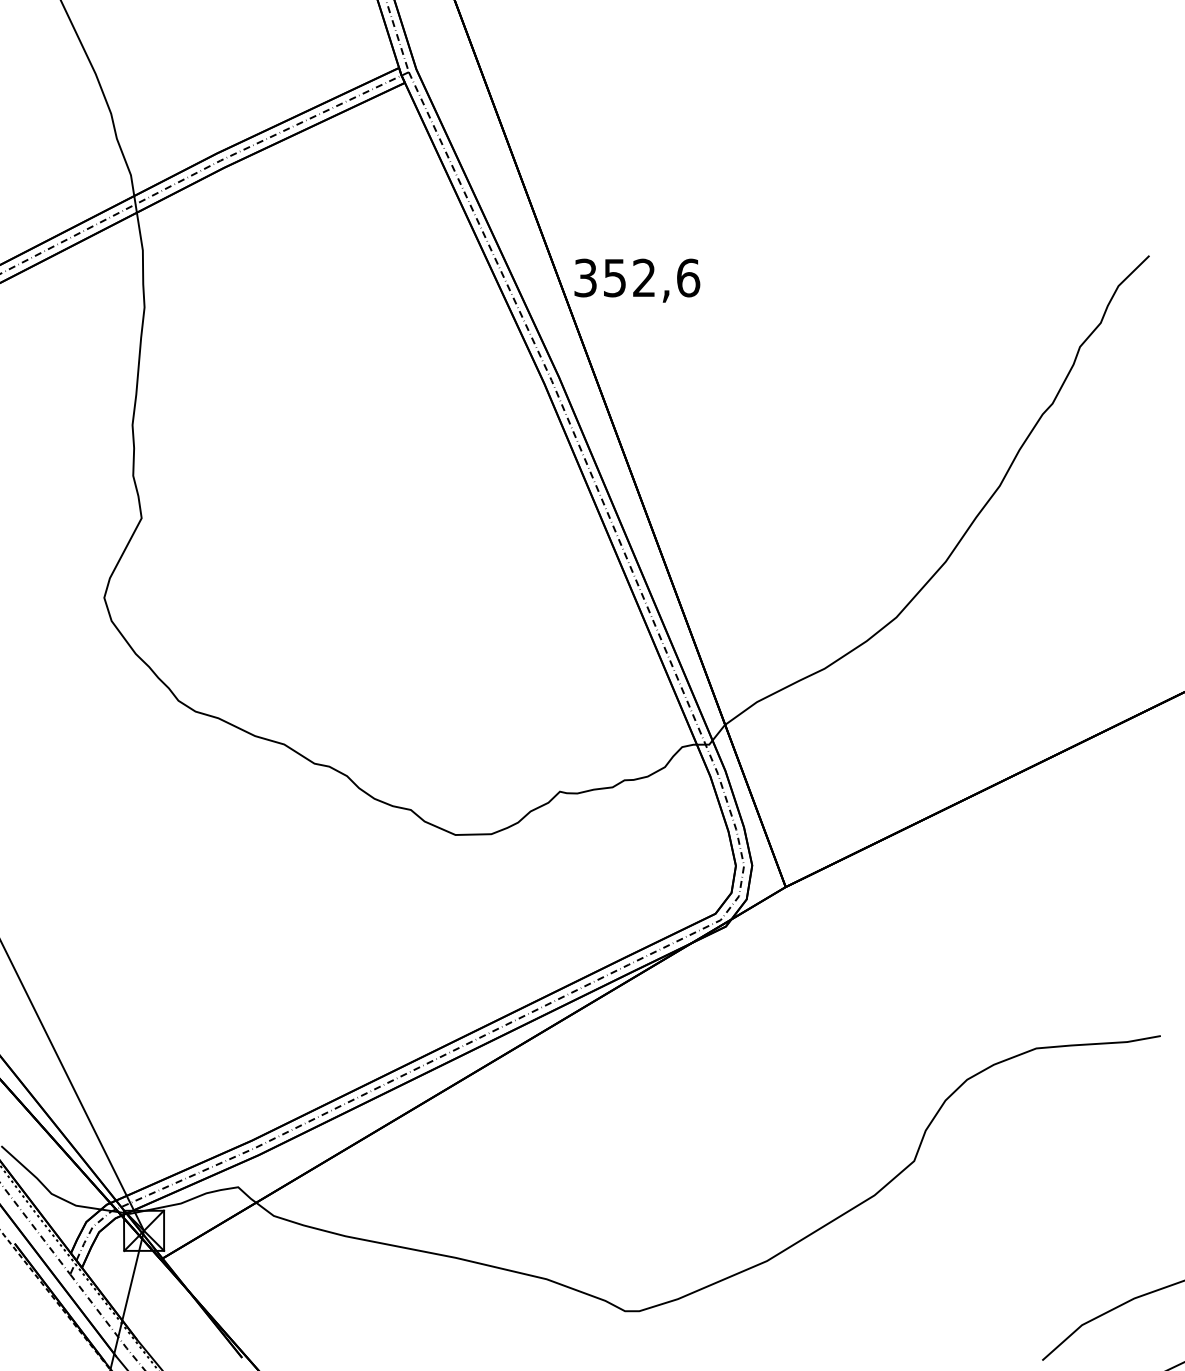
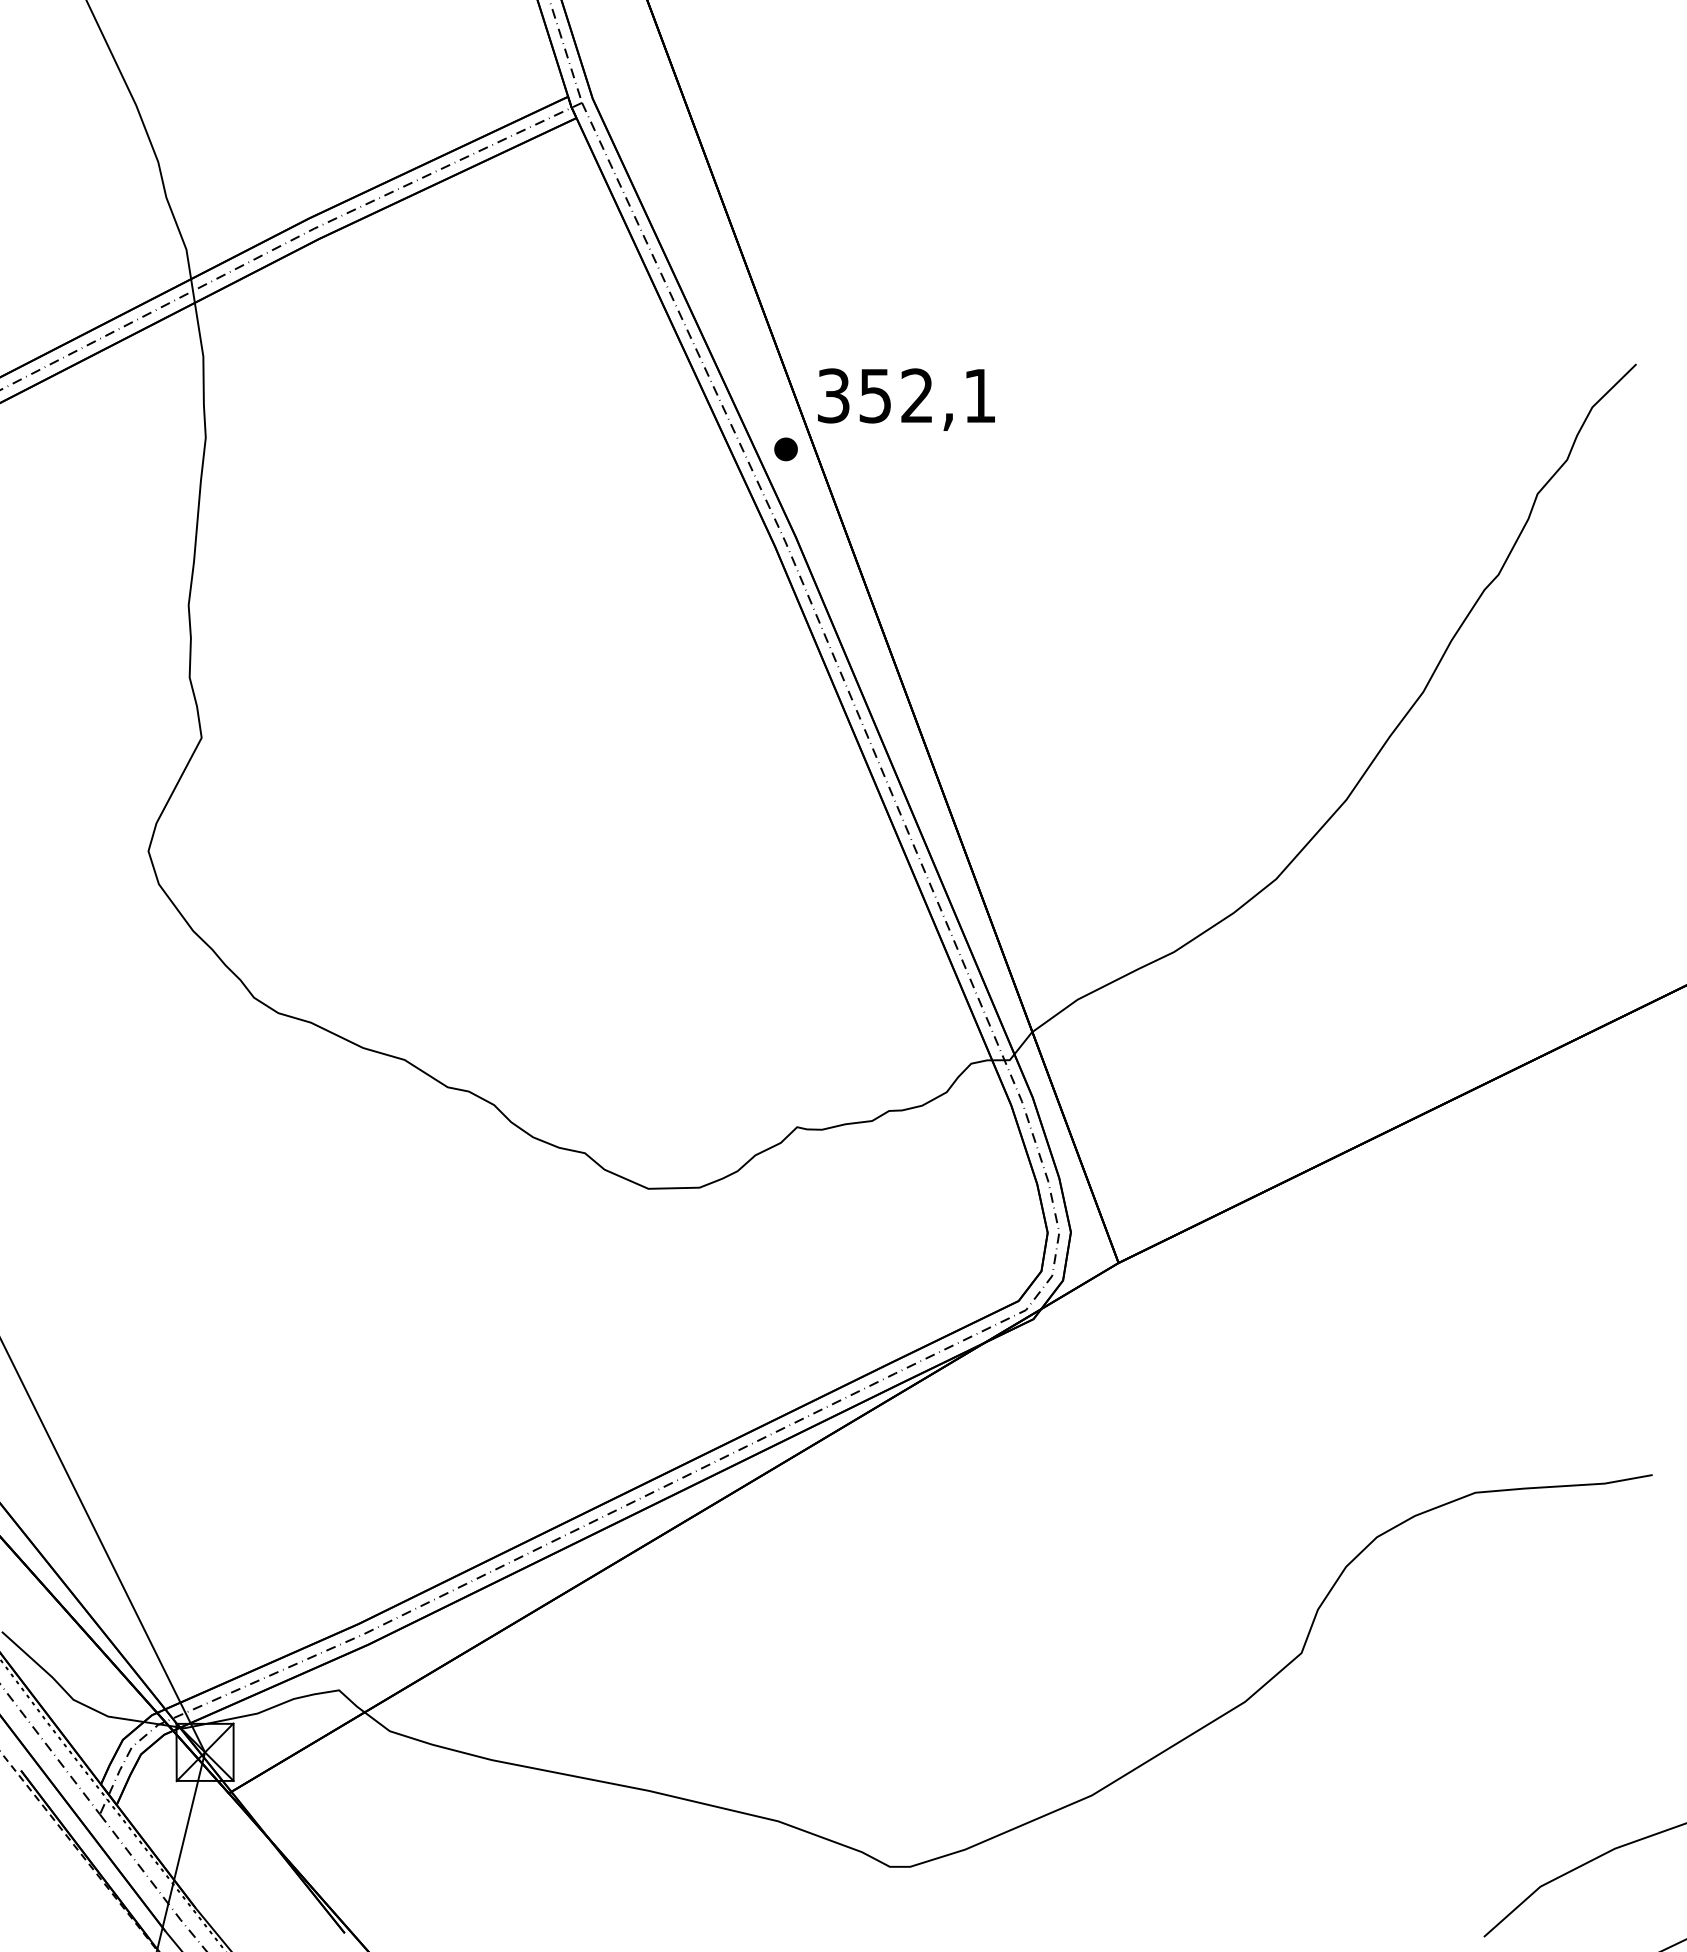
text: (688, 277) -> (979, 395), 352,6 -> 352,1
part: (551, 315) -> (785, 449), added

